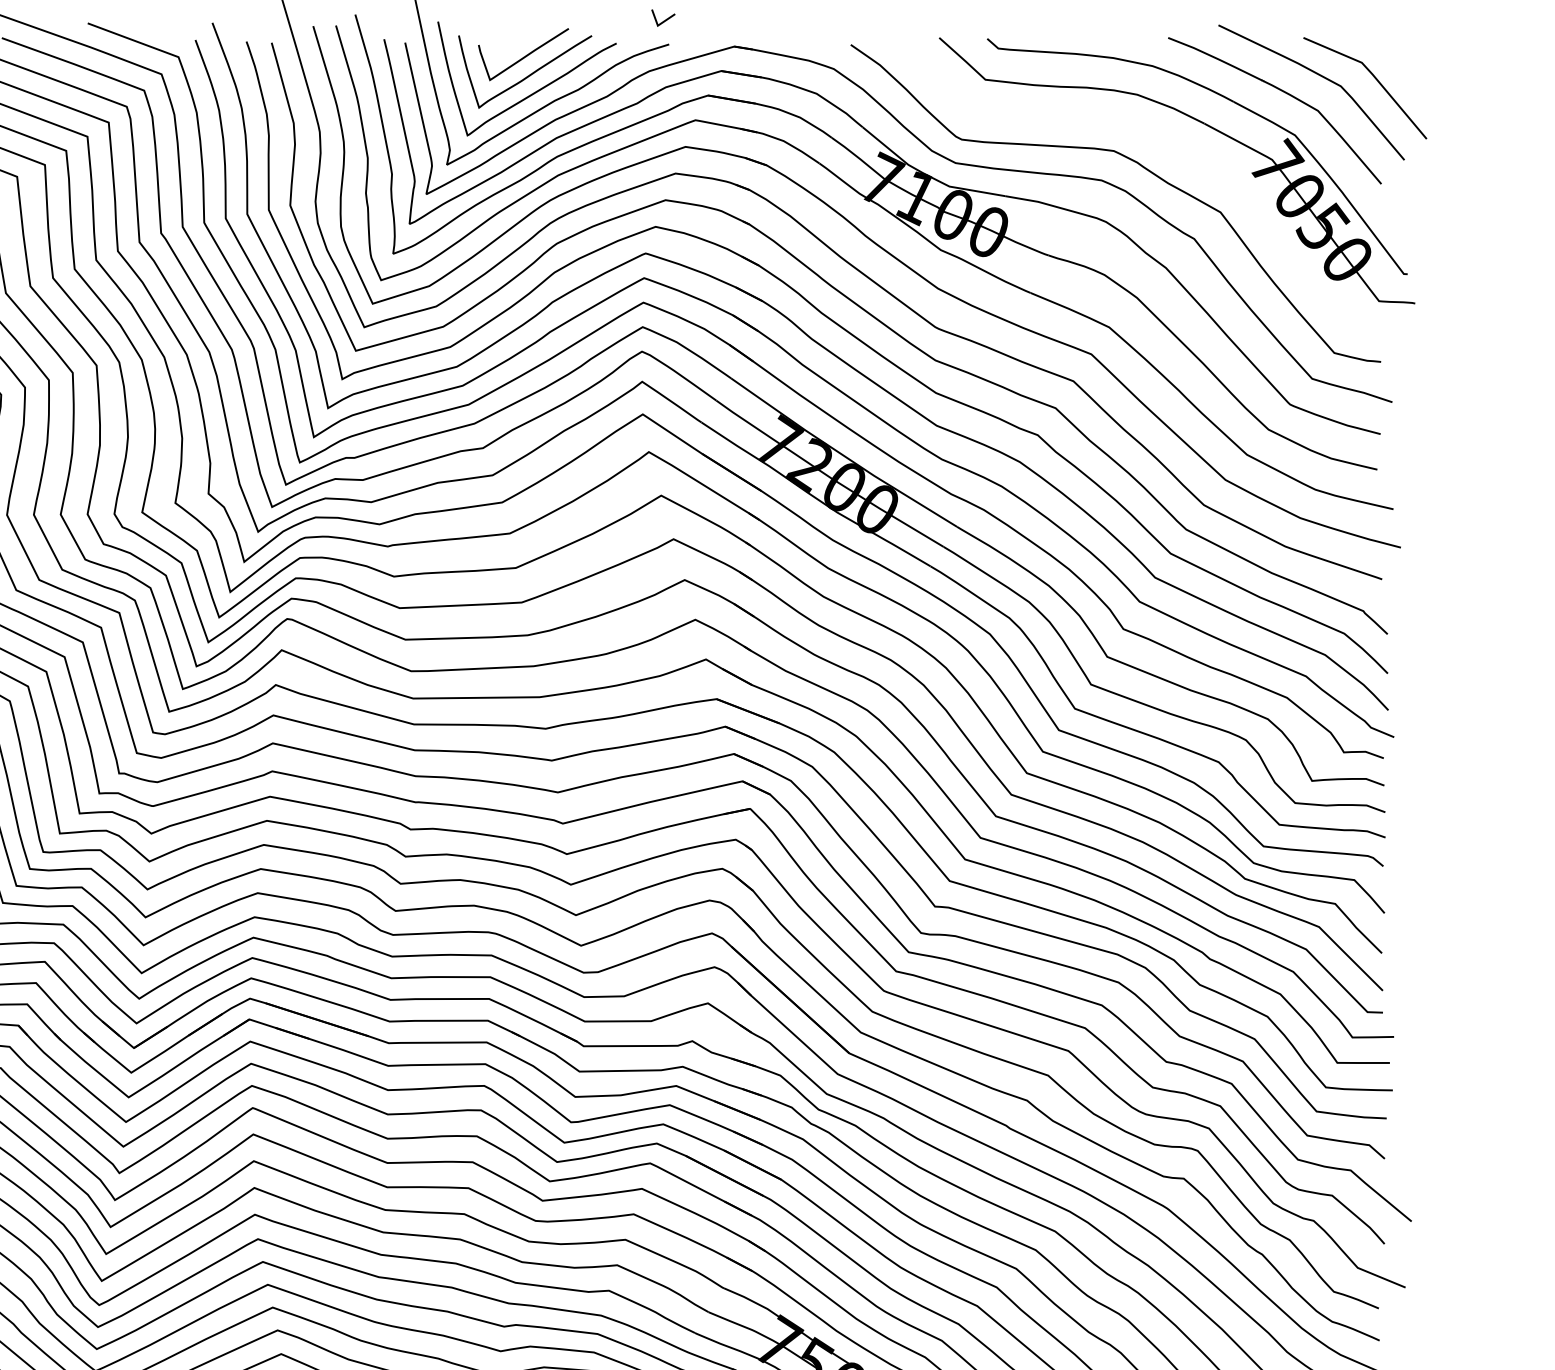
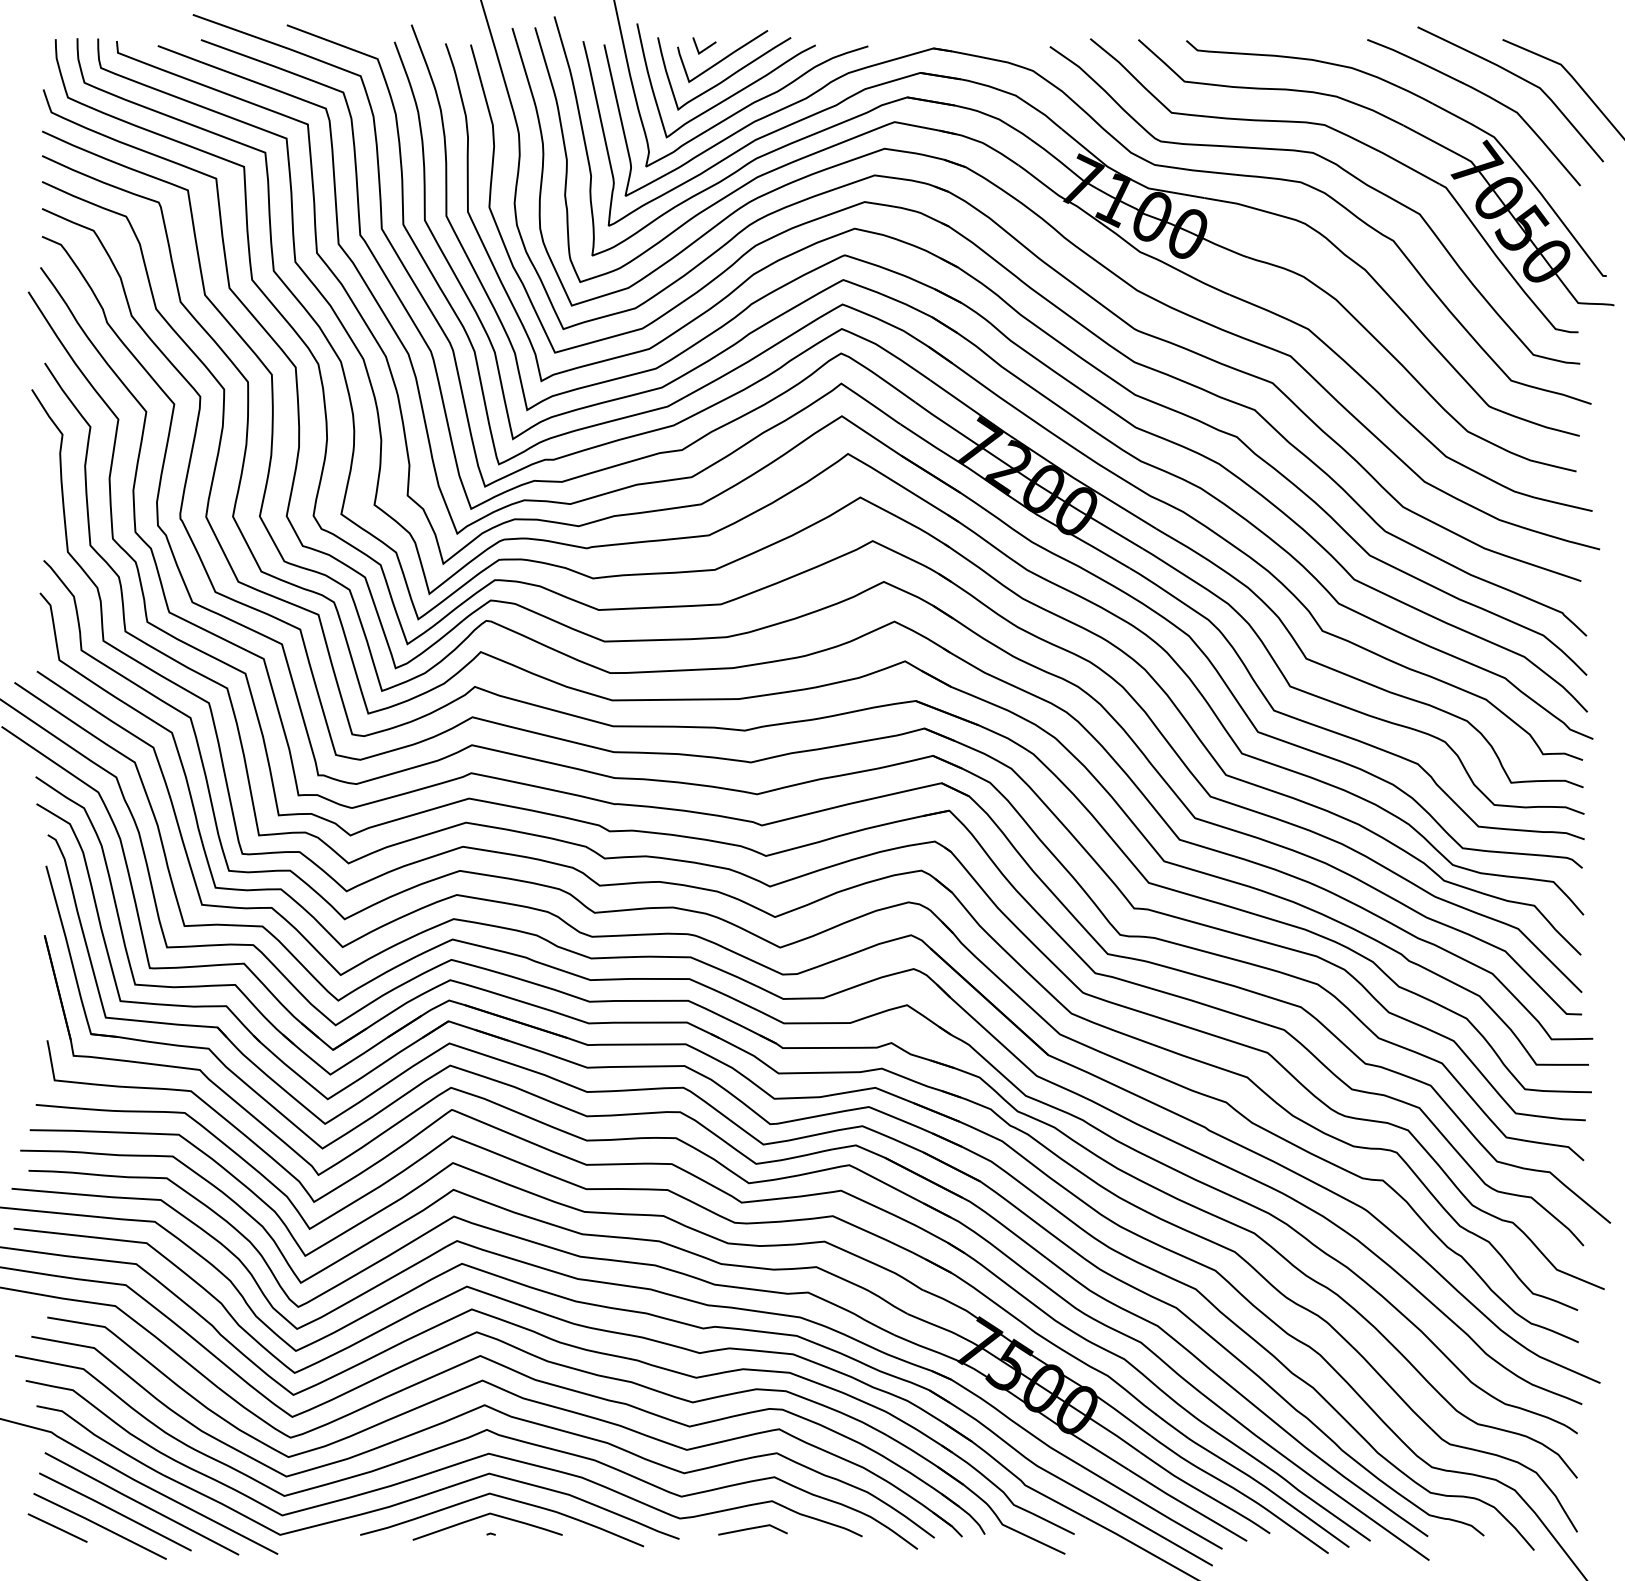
line: (665, 19) -> (706, 47), moved
part: (1153, 137) -> (1352, 139), added

